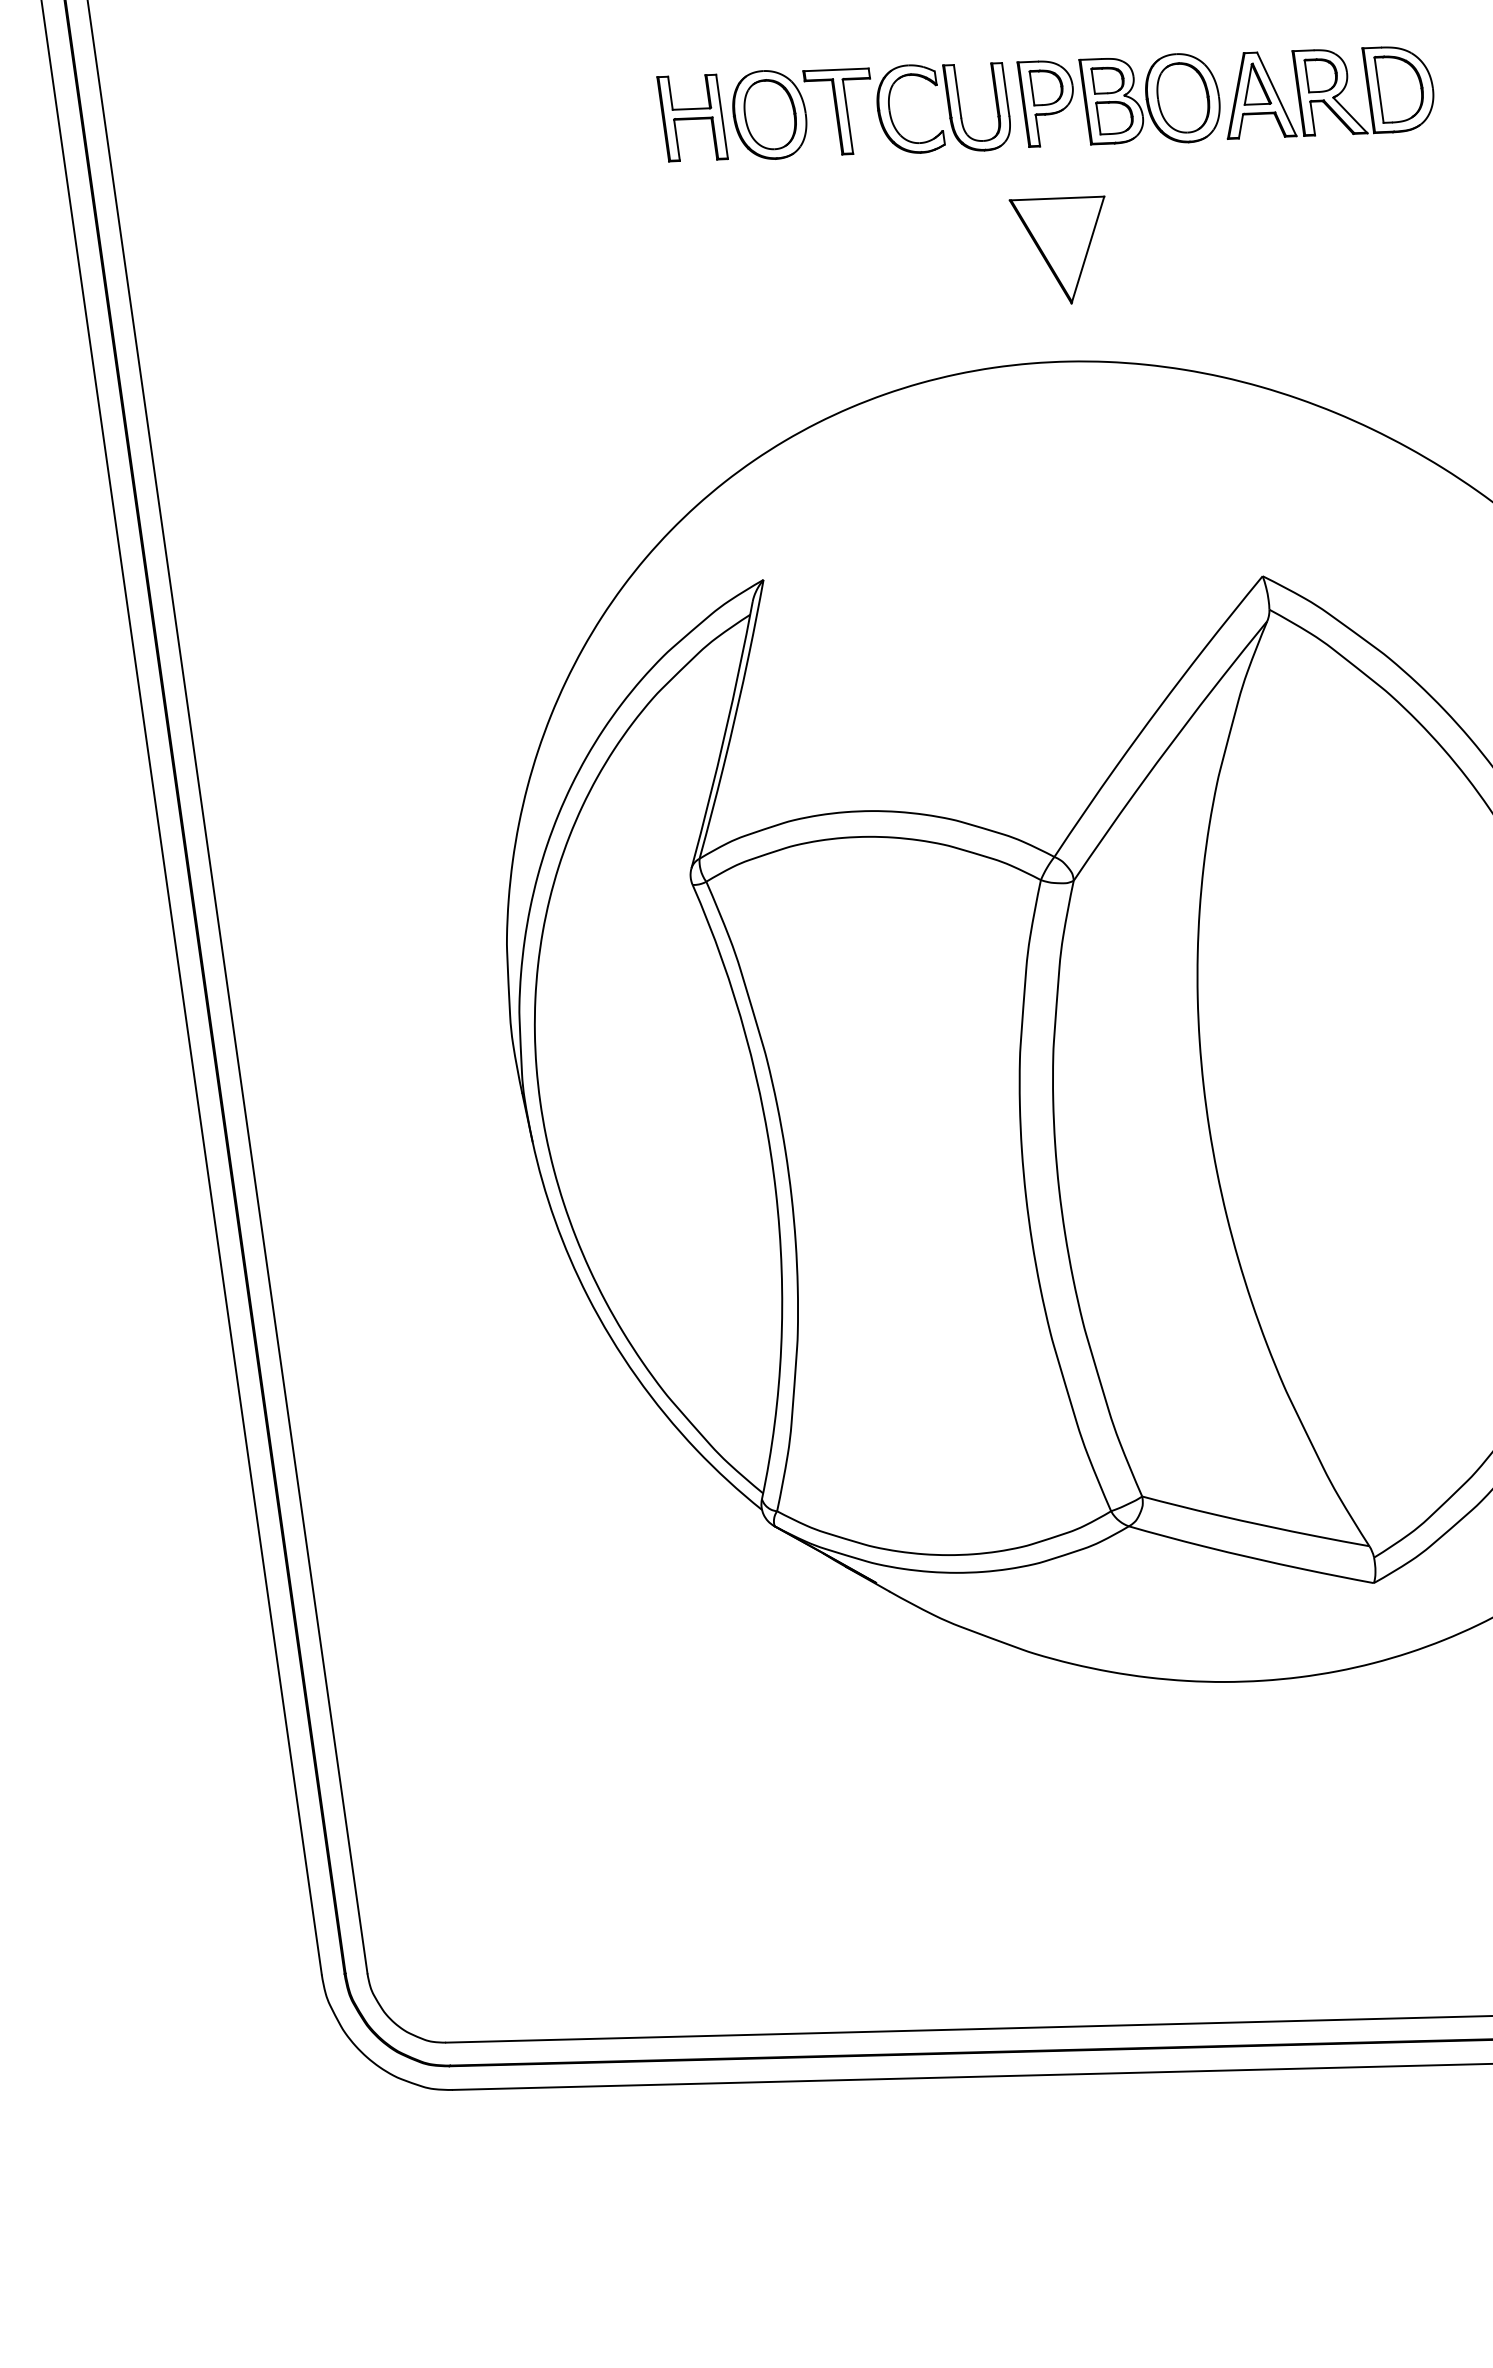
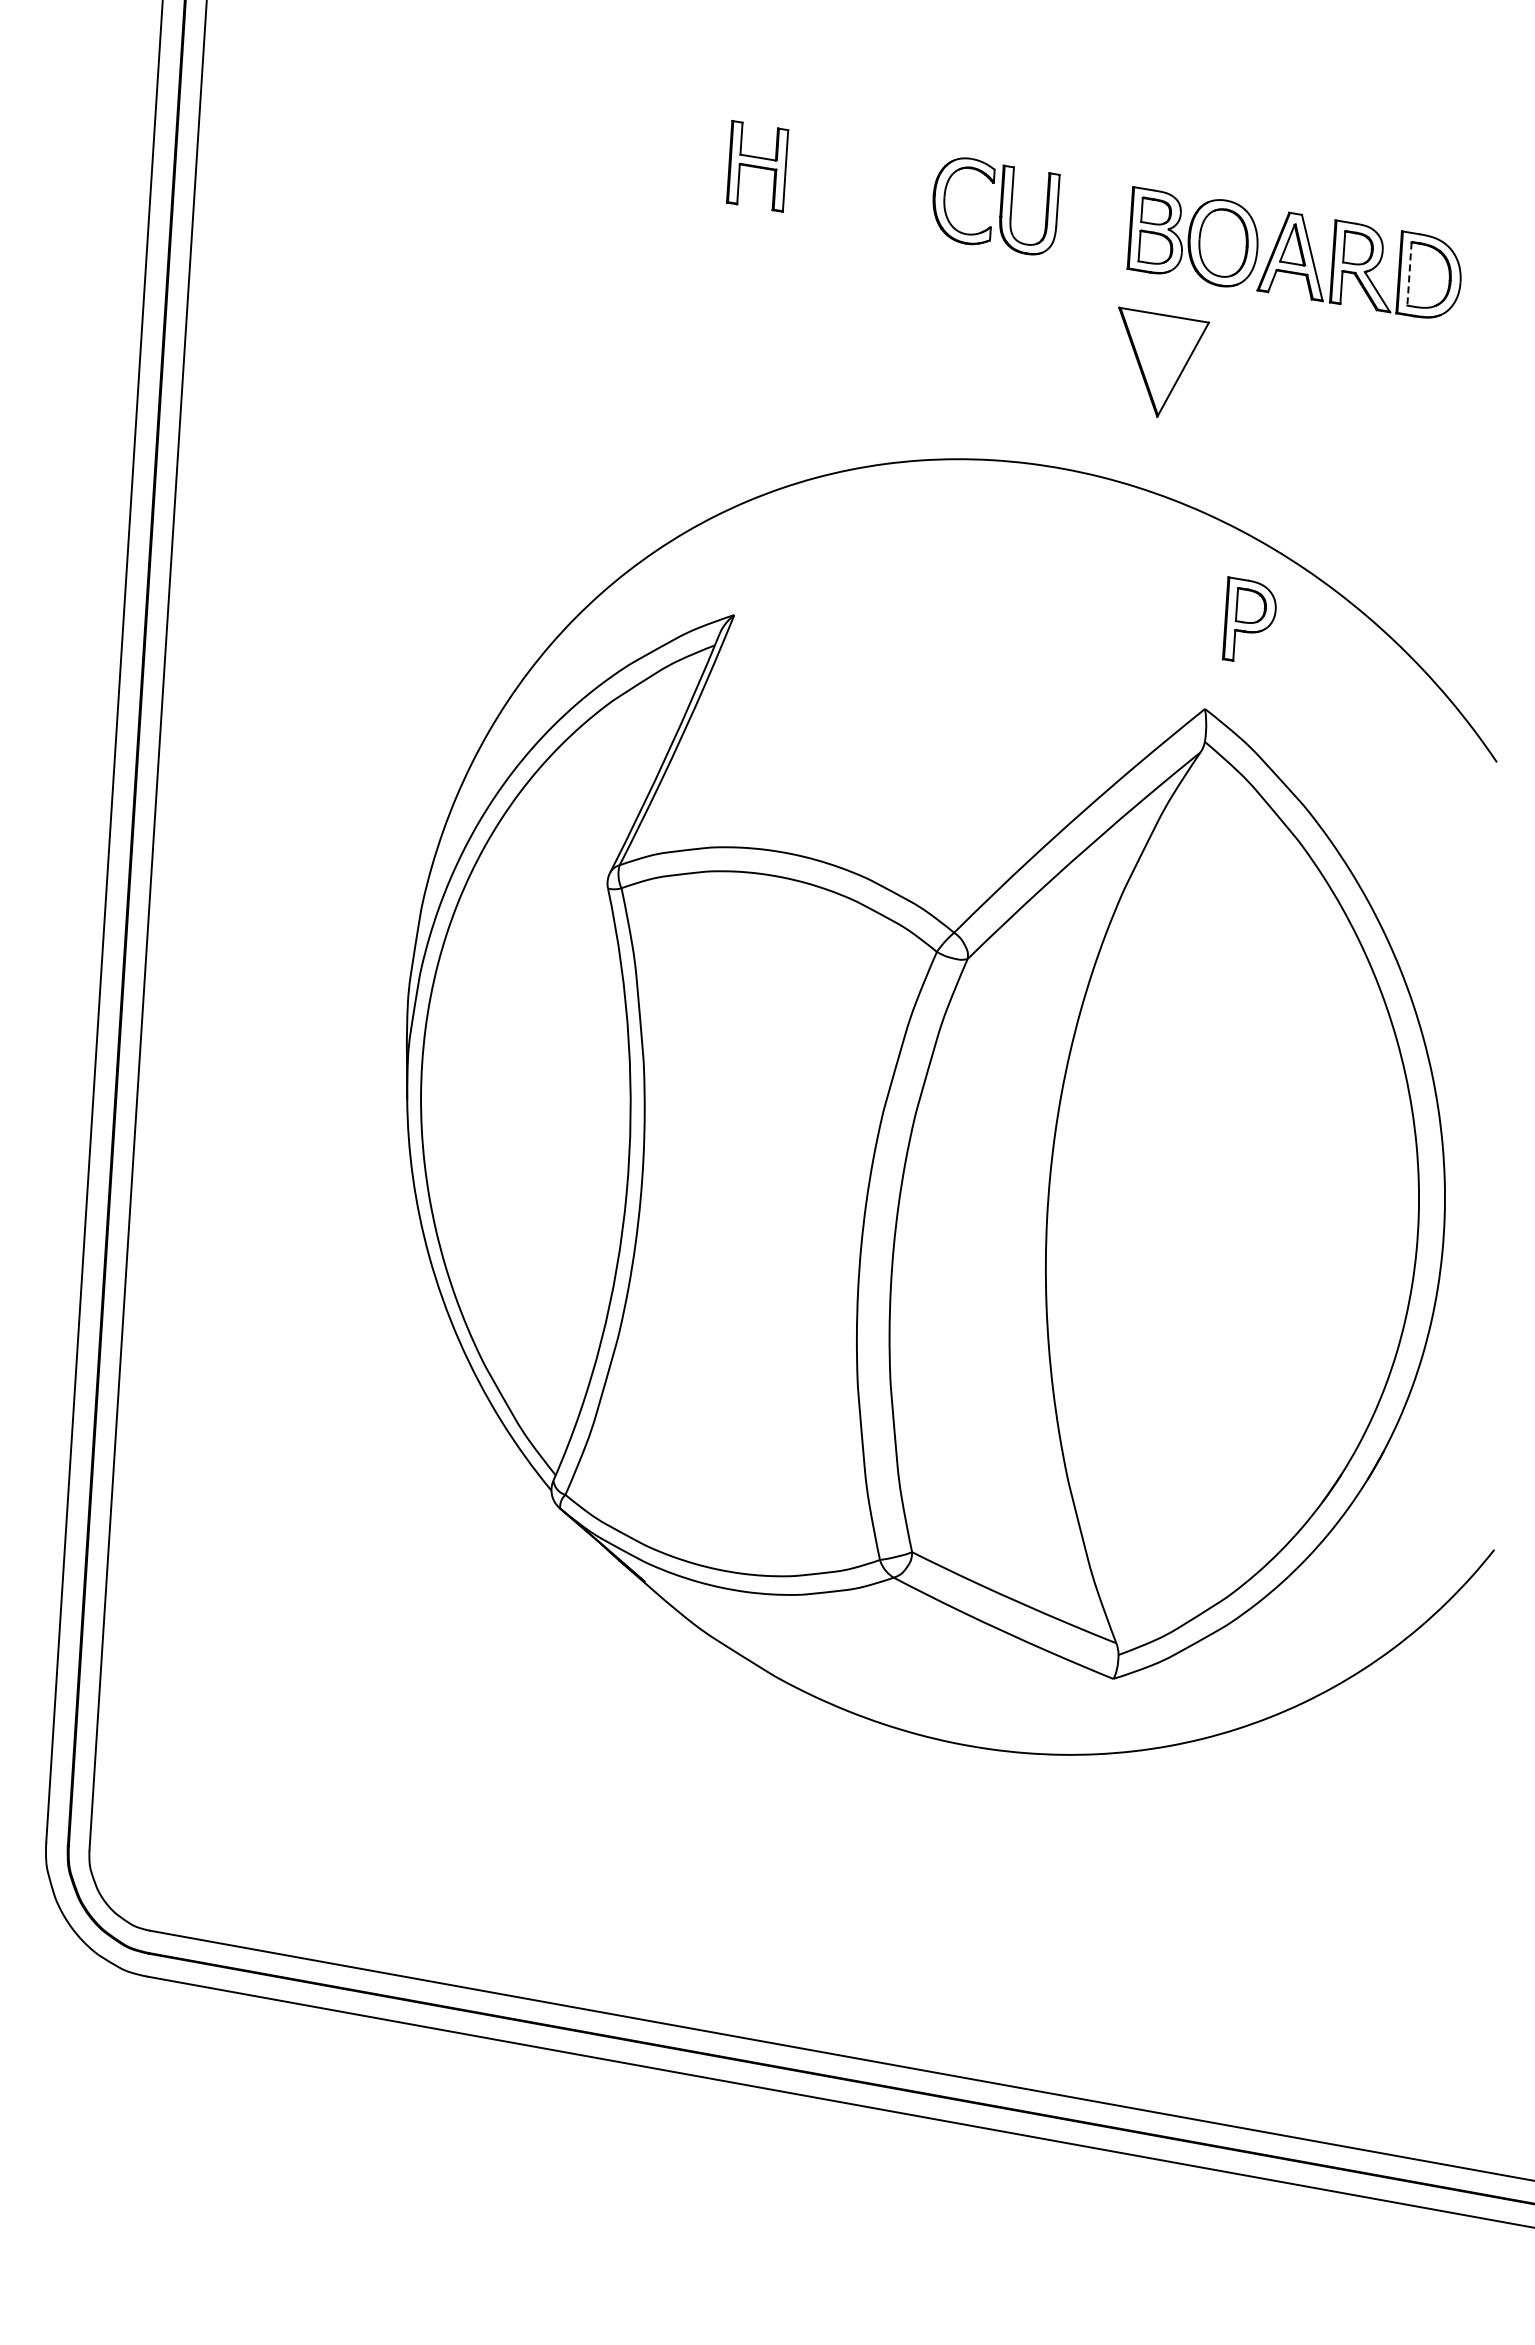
line: (1379, 90) -> (1409, 274), solid -> dashed
part: (1047, 99) -> (1249, 618), moved
part: (805, 112) -> (864, 183), removed
part: (1066, 245) -> (1163, 361), moved

